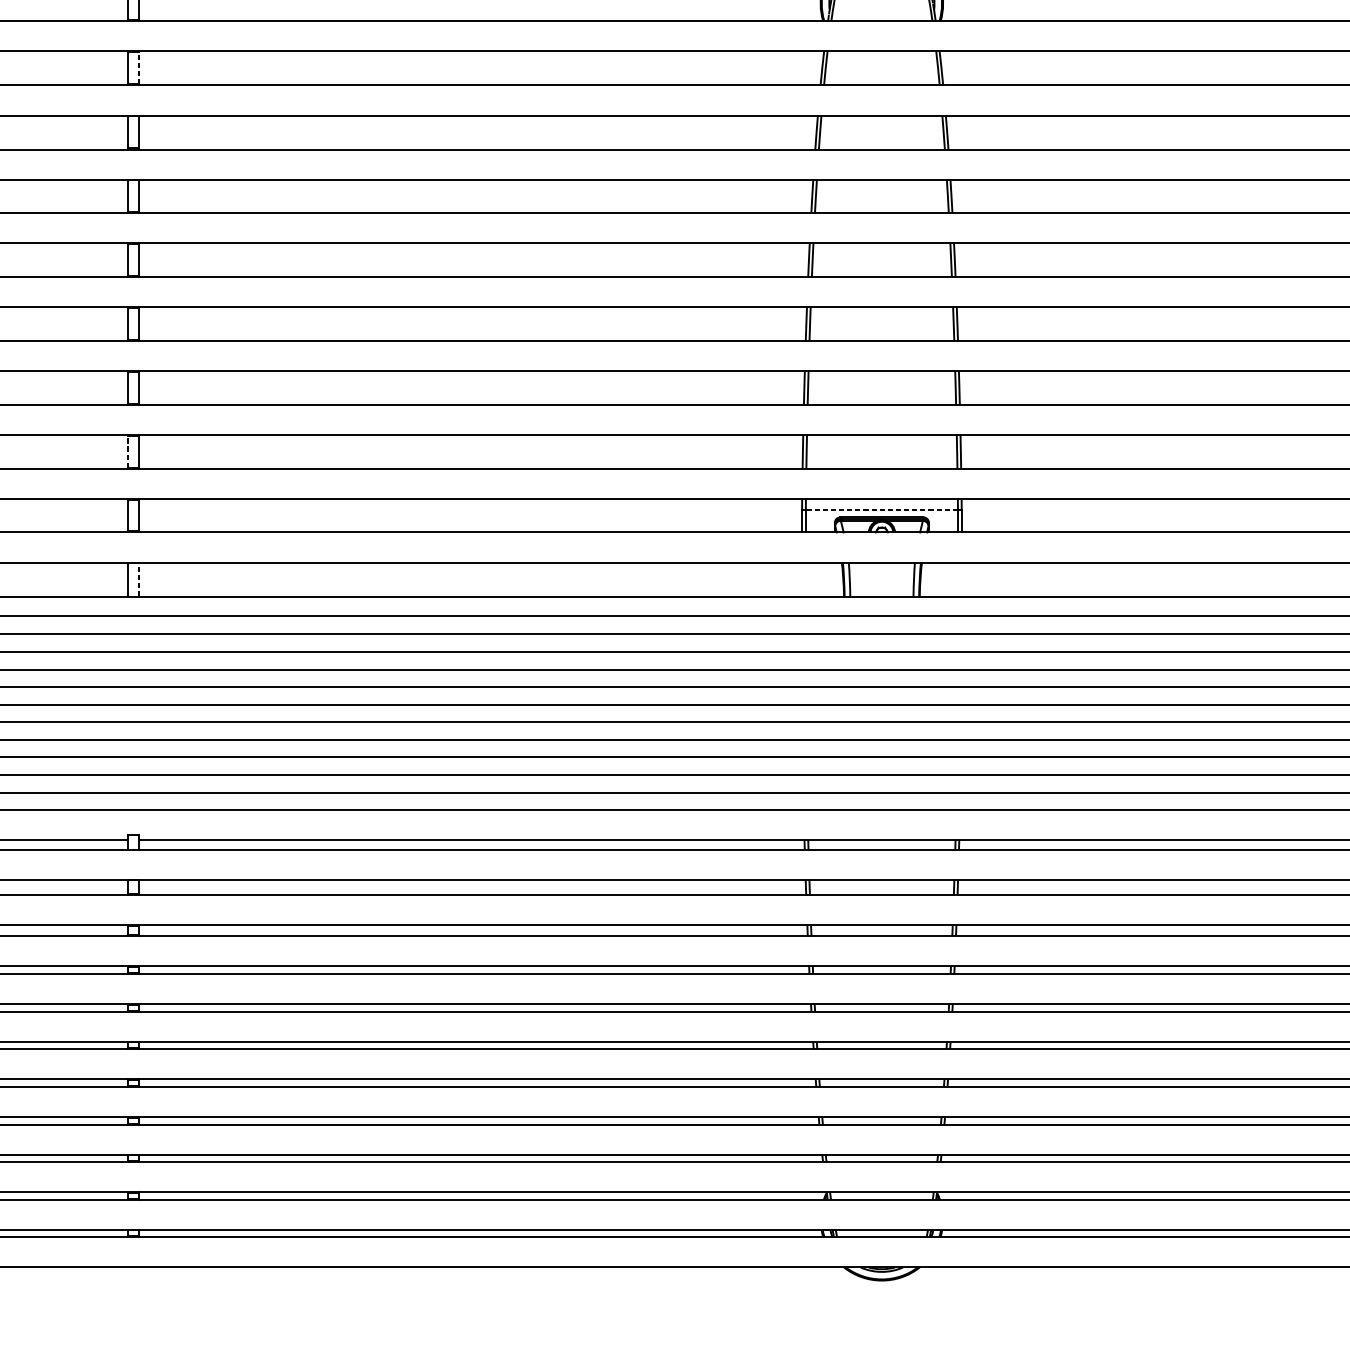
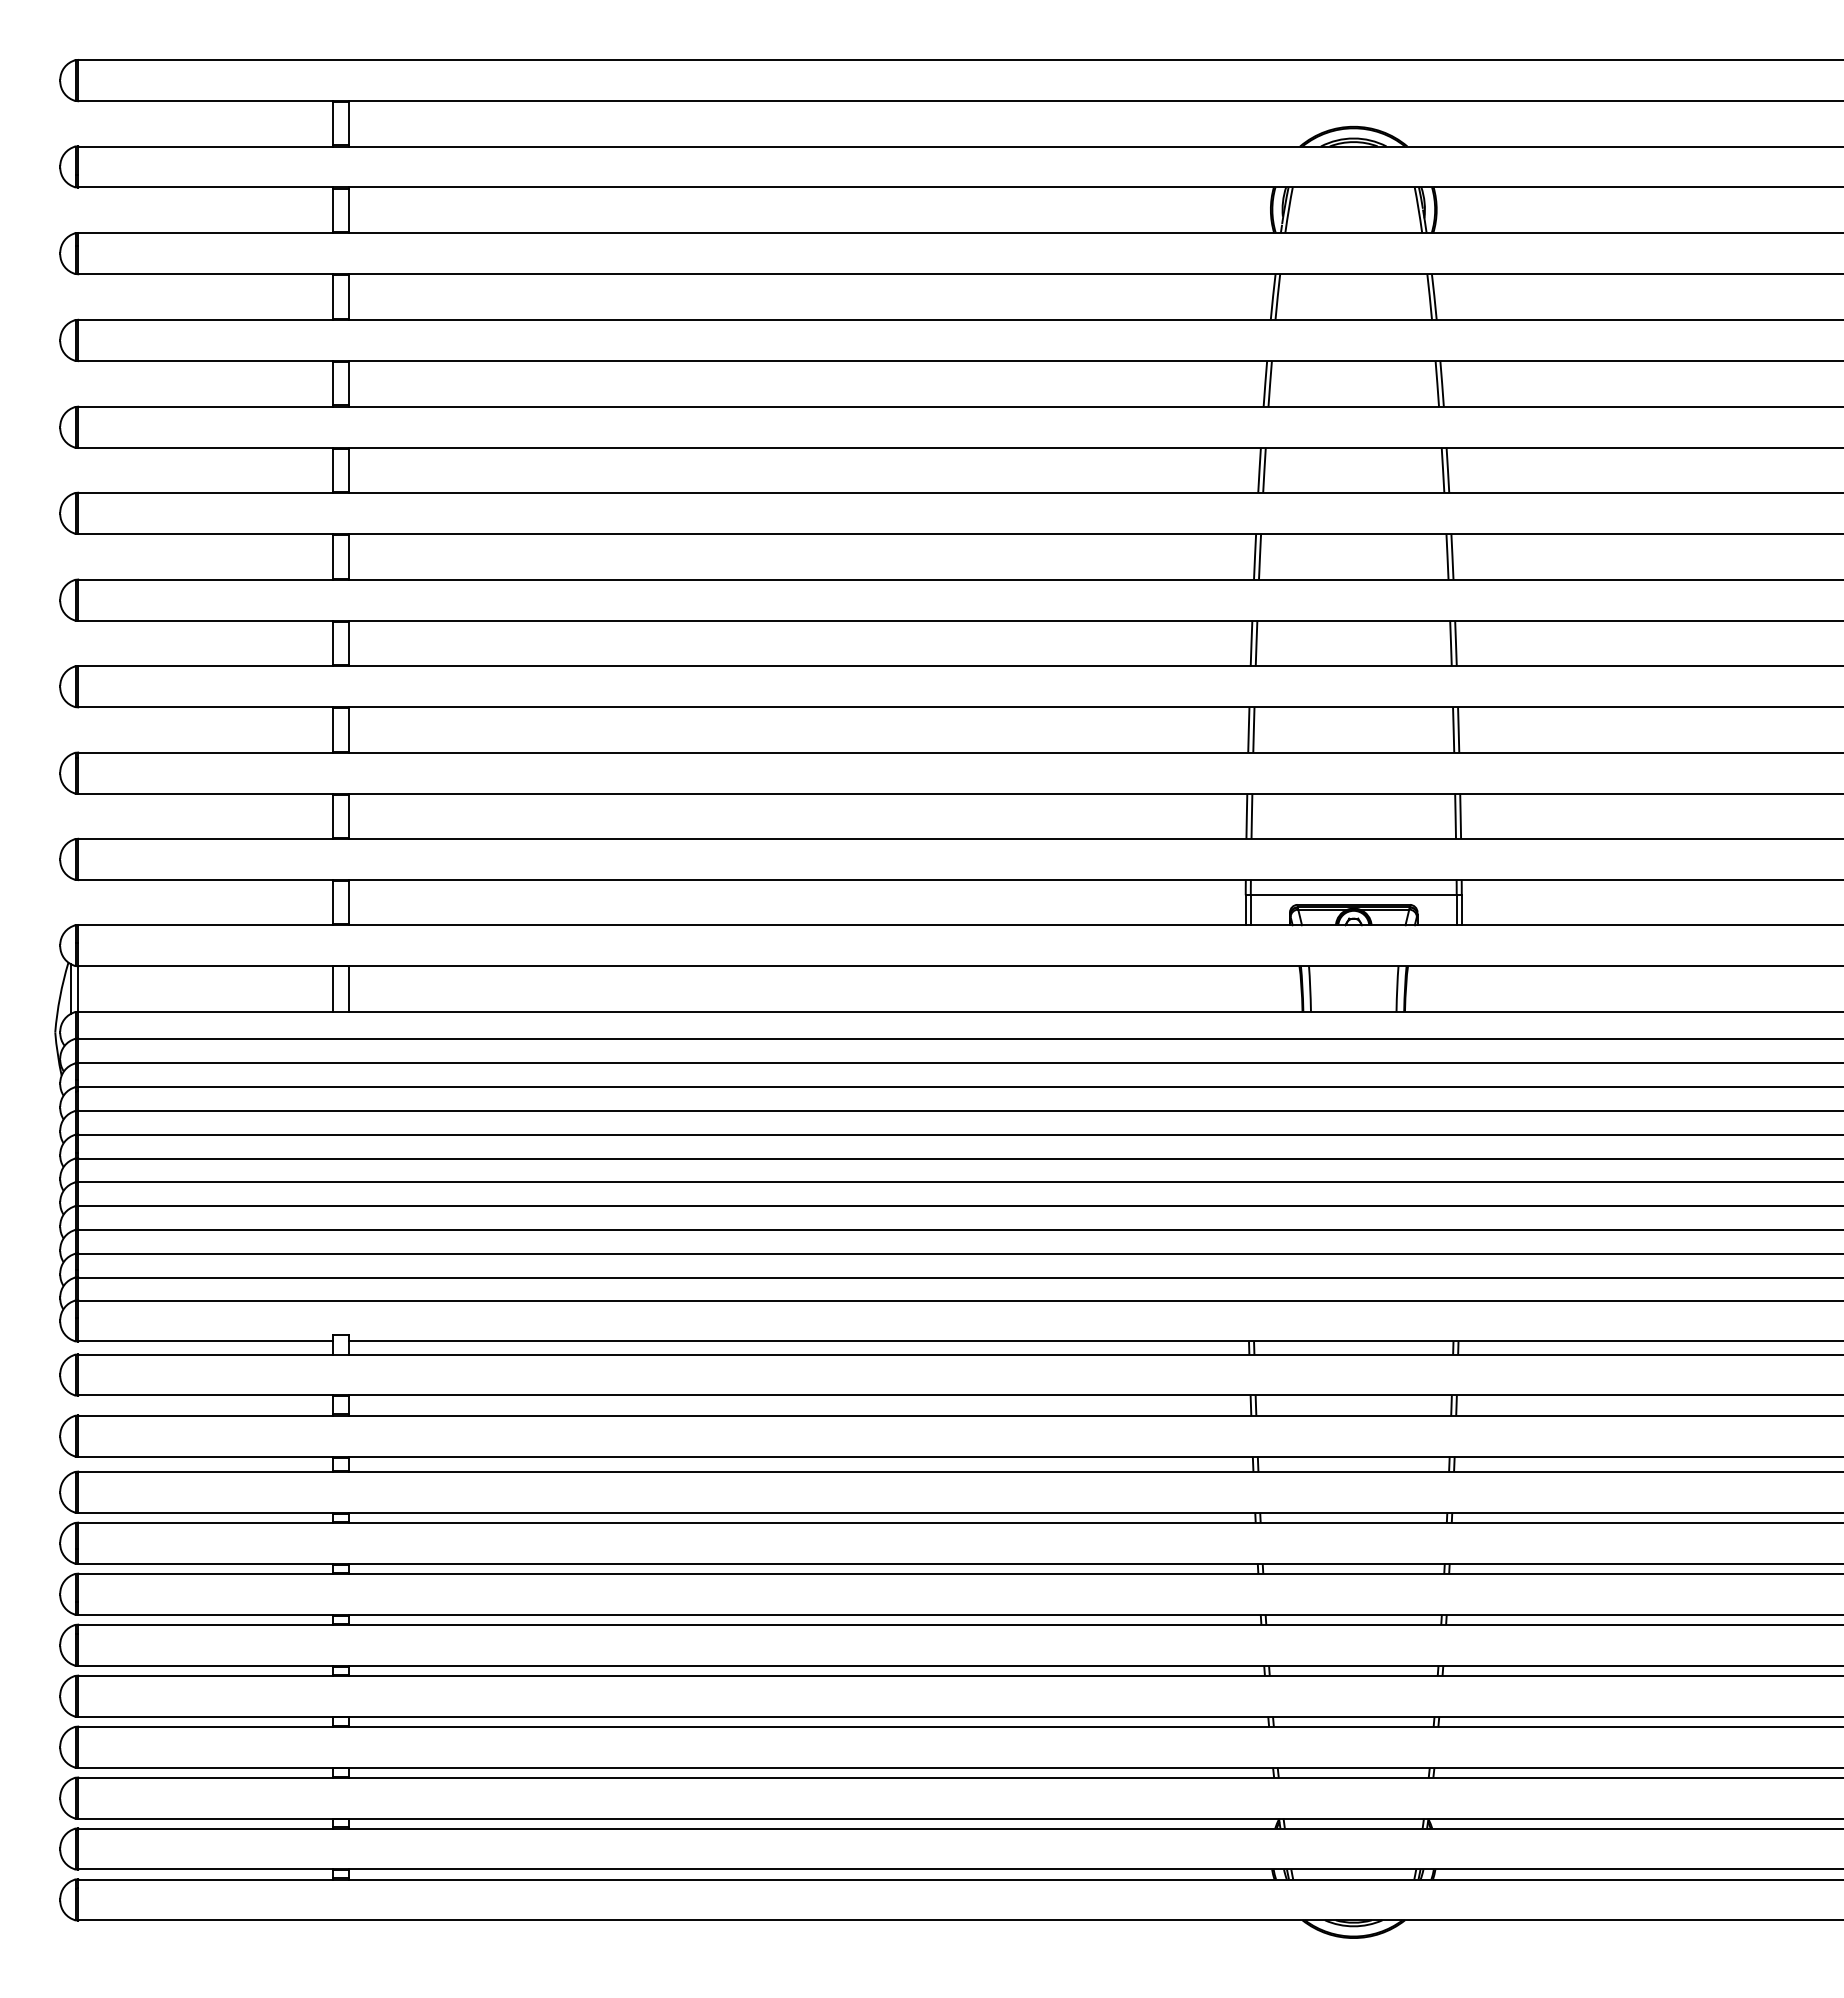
line: (139, 68) -> (348, 297), dashed -> solid
line: (128, 452) -> (333, 816), dashed -> solid
line: (881, 510) -> (1353, 895), dashed -> solid
line: (139, 579) -> (348, 989), dashed -> solid

